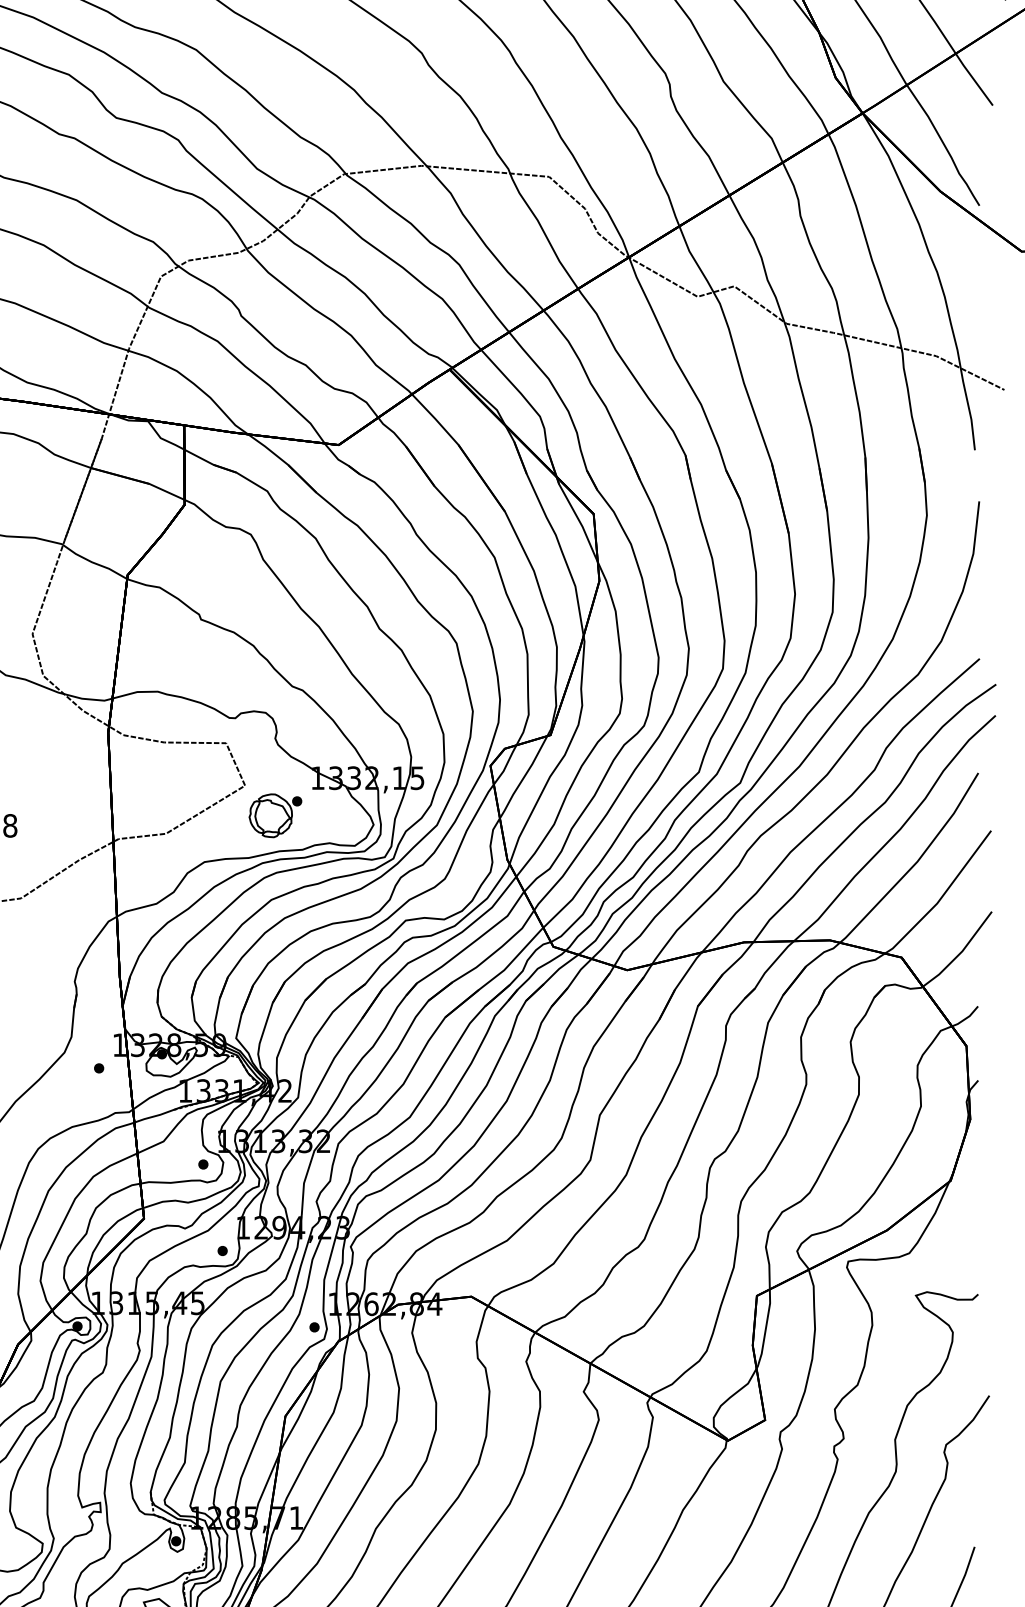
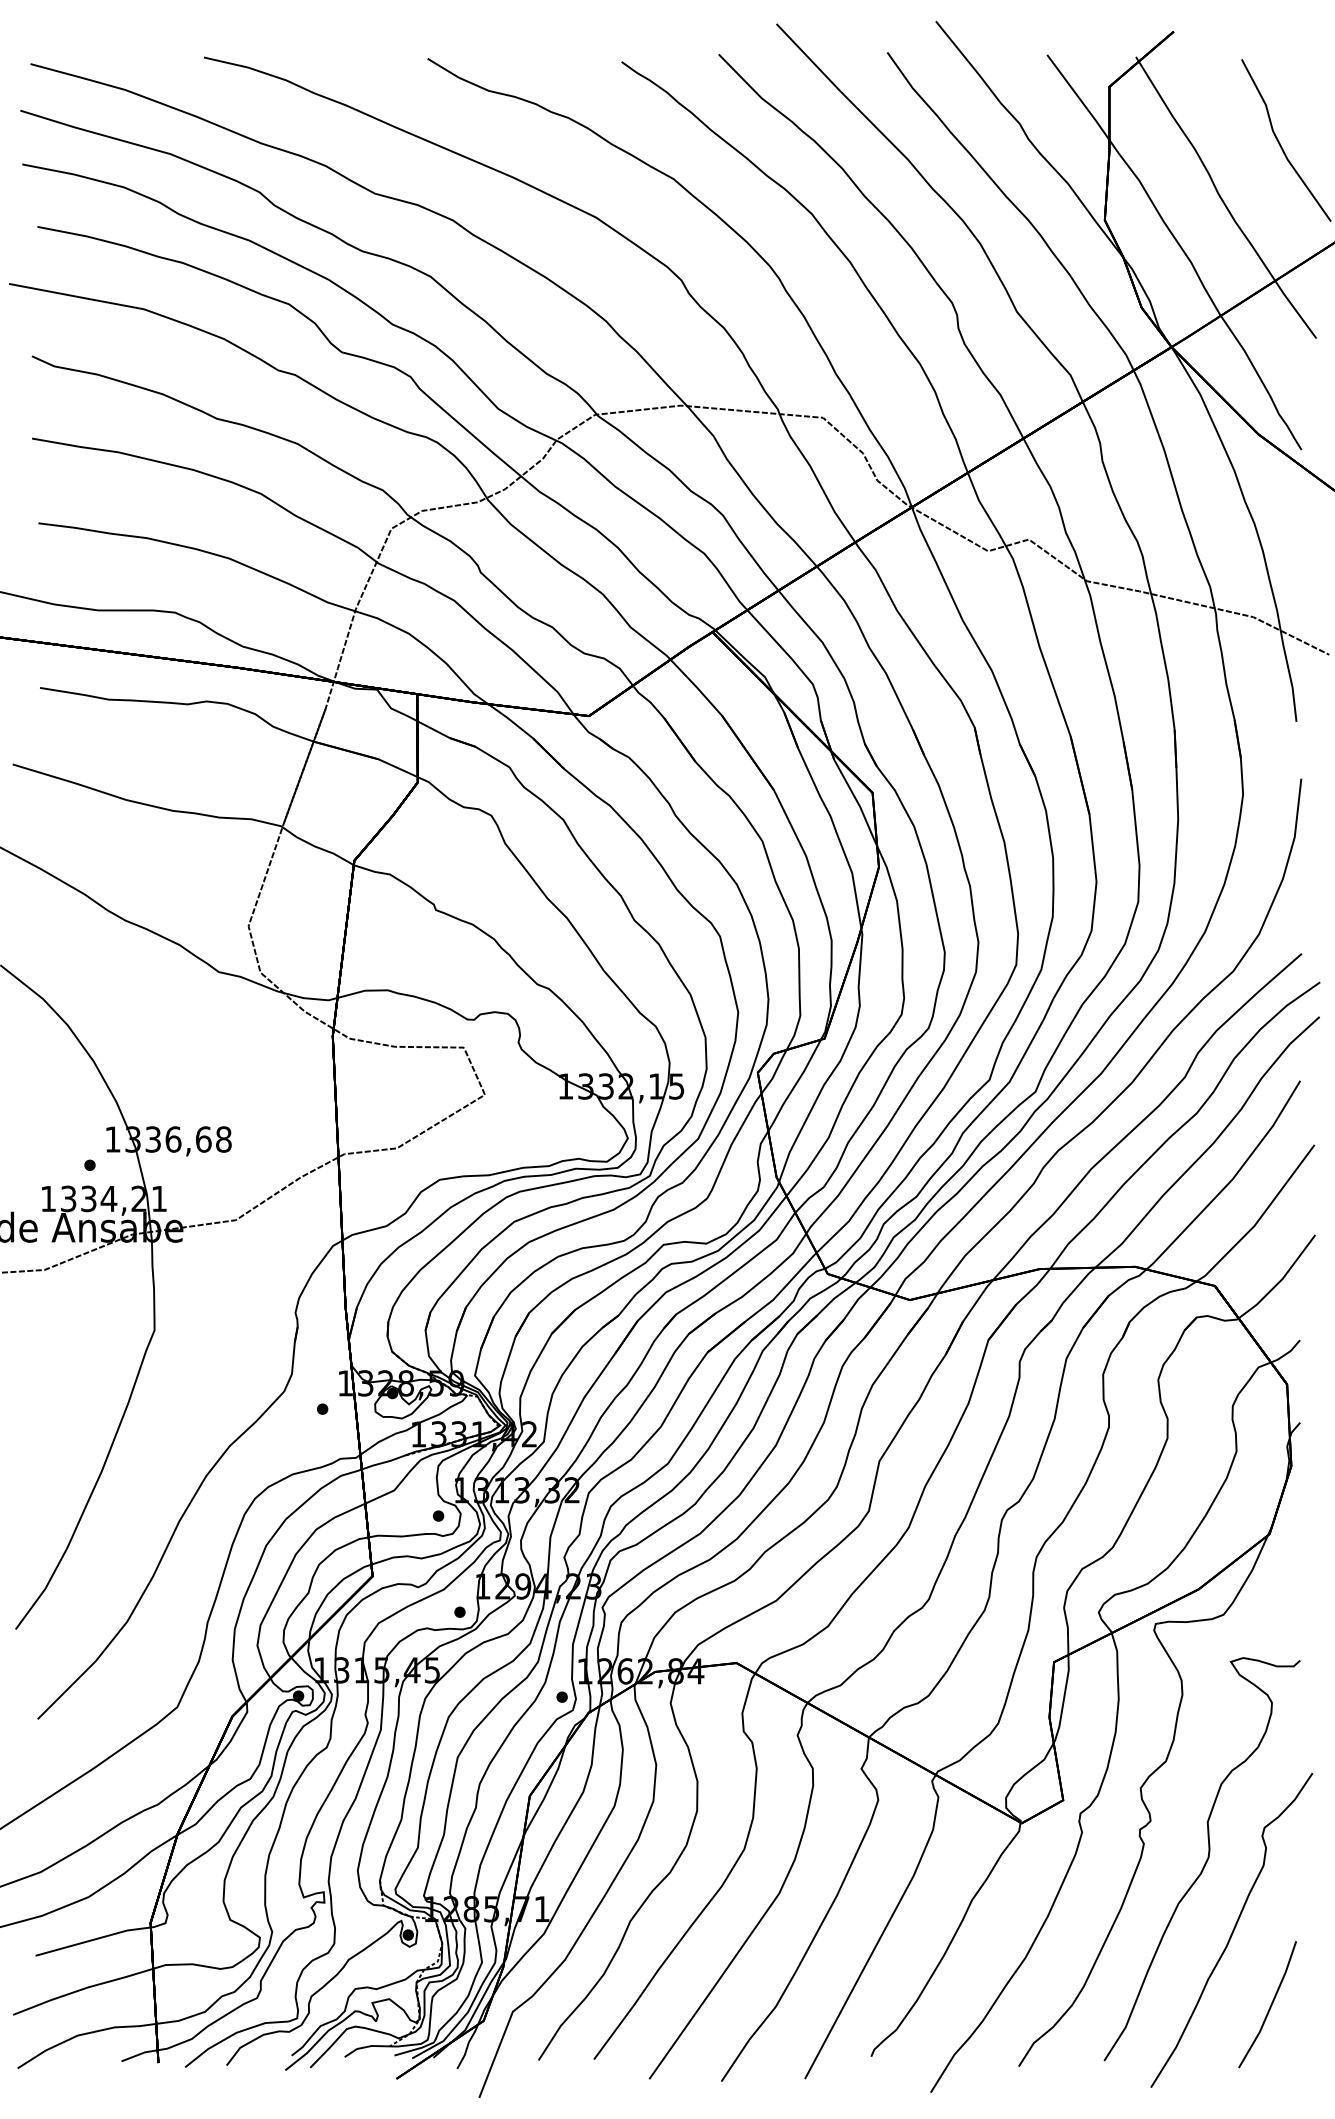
part: (275, 815) -> (518, 1128), removed

